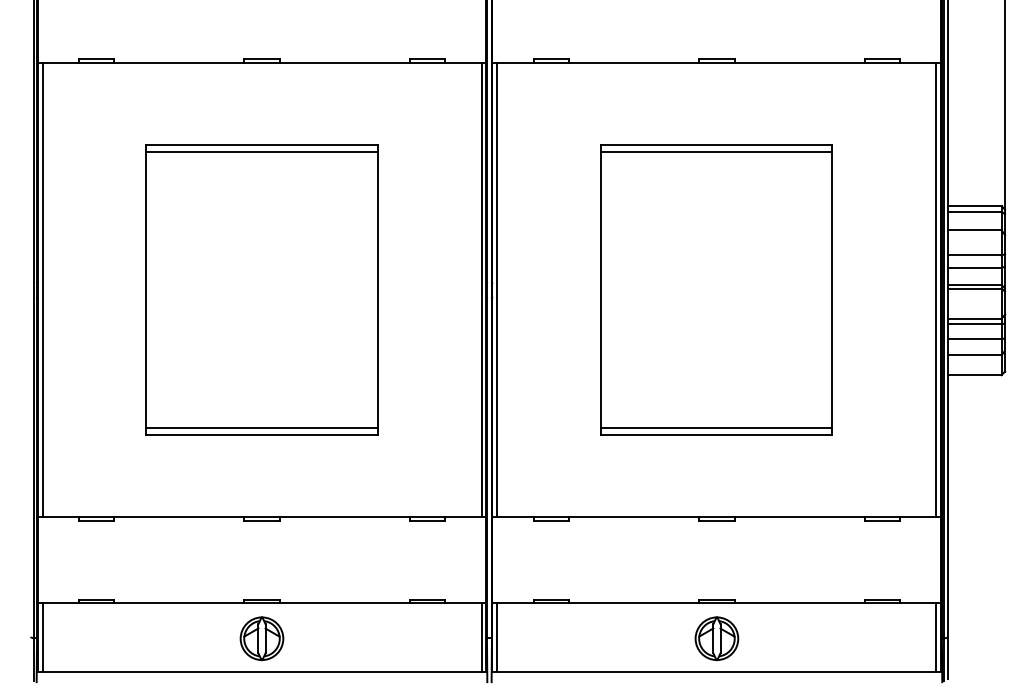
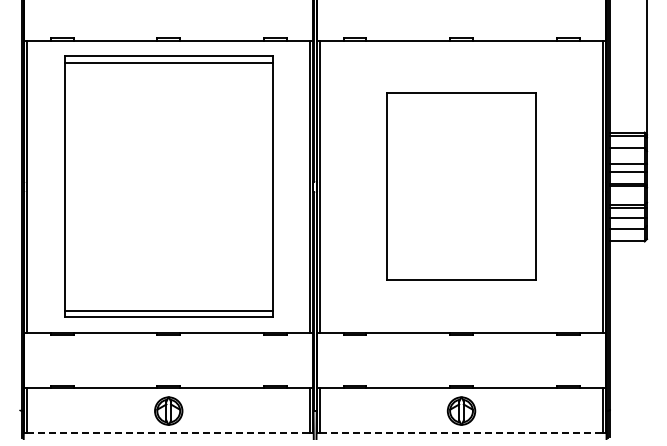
line: (716, 151) -> (461, 97), removed
part: (261, 289) -> (168, 186), size x1.4
line: (716, 428) -> (461, 275), removed
line: (263, 672) -> (169, 432), solid -> dashed
line: (718, 672) -> (462, 432), solid -> dashed

